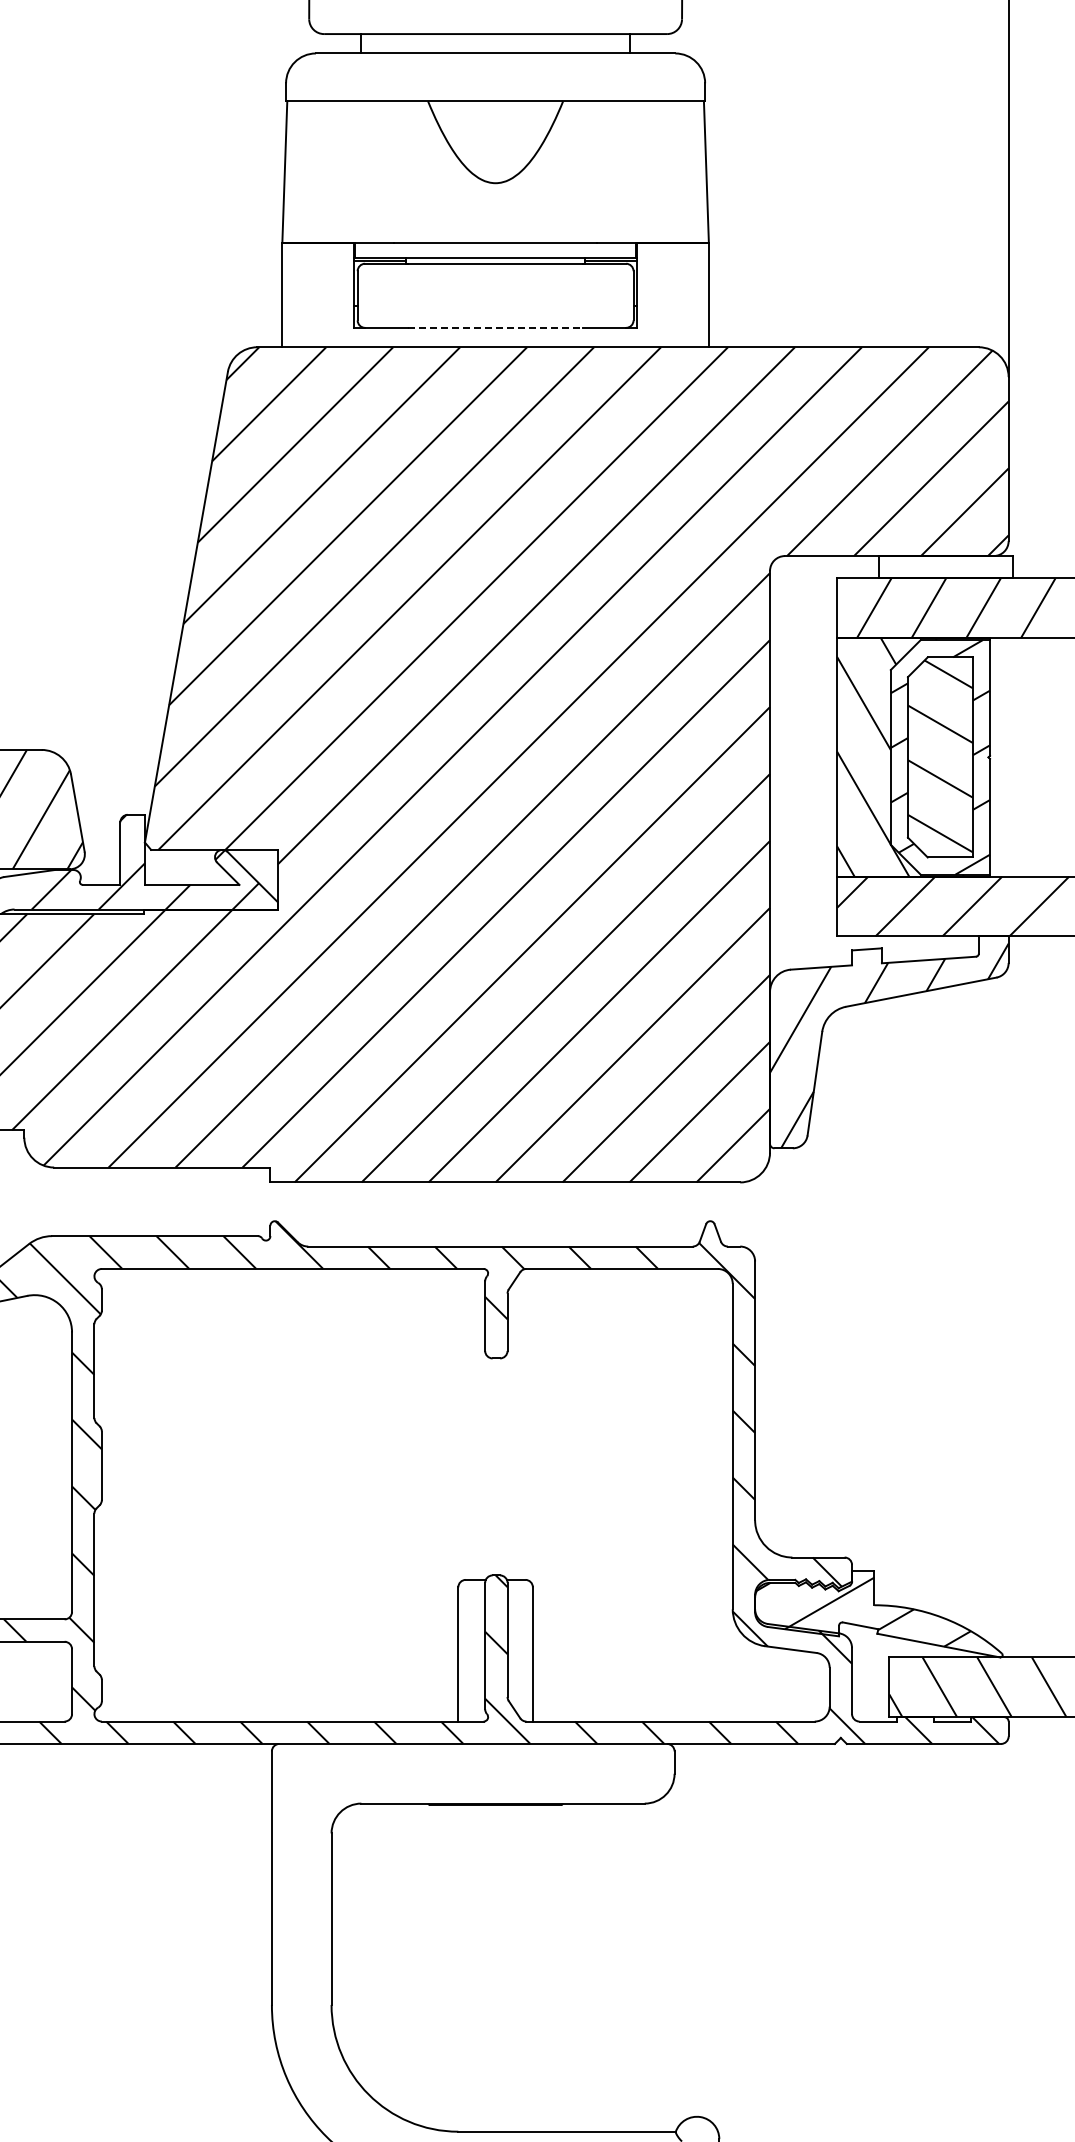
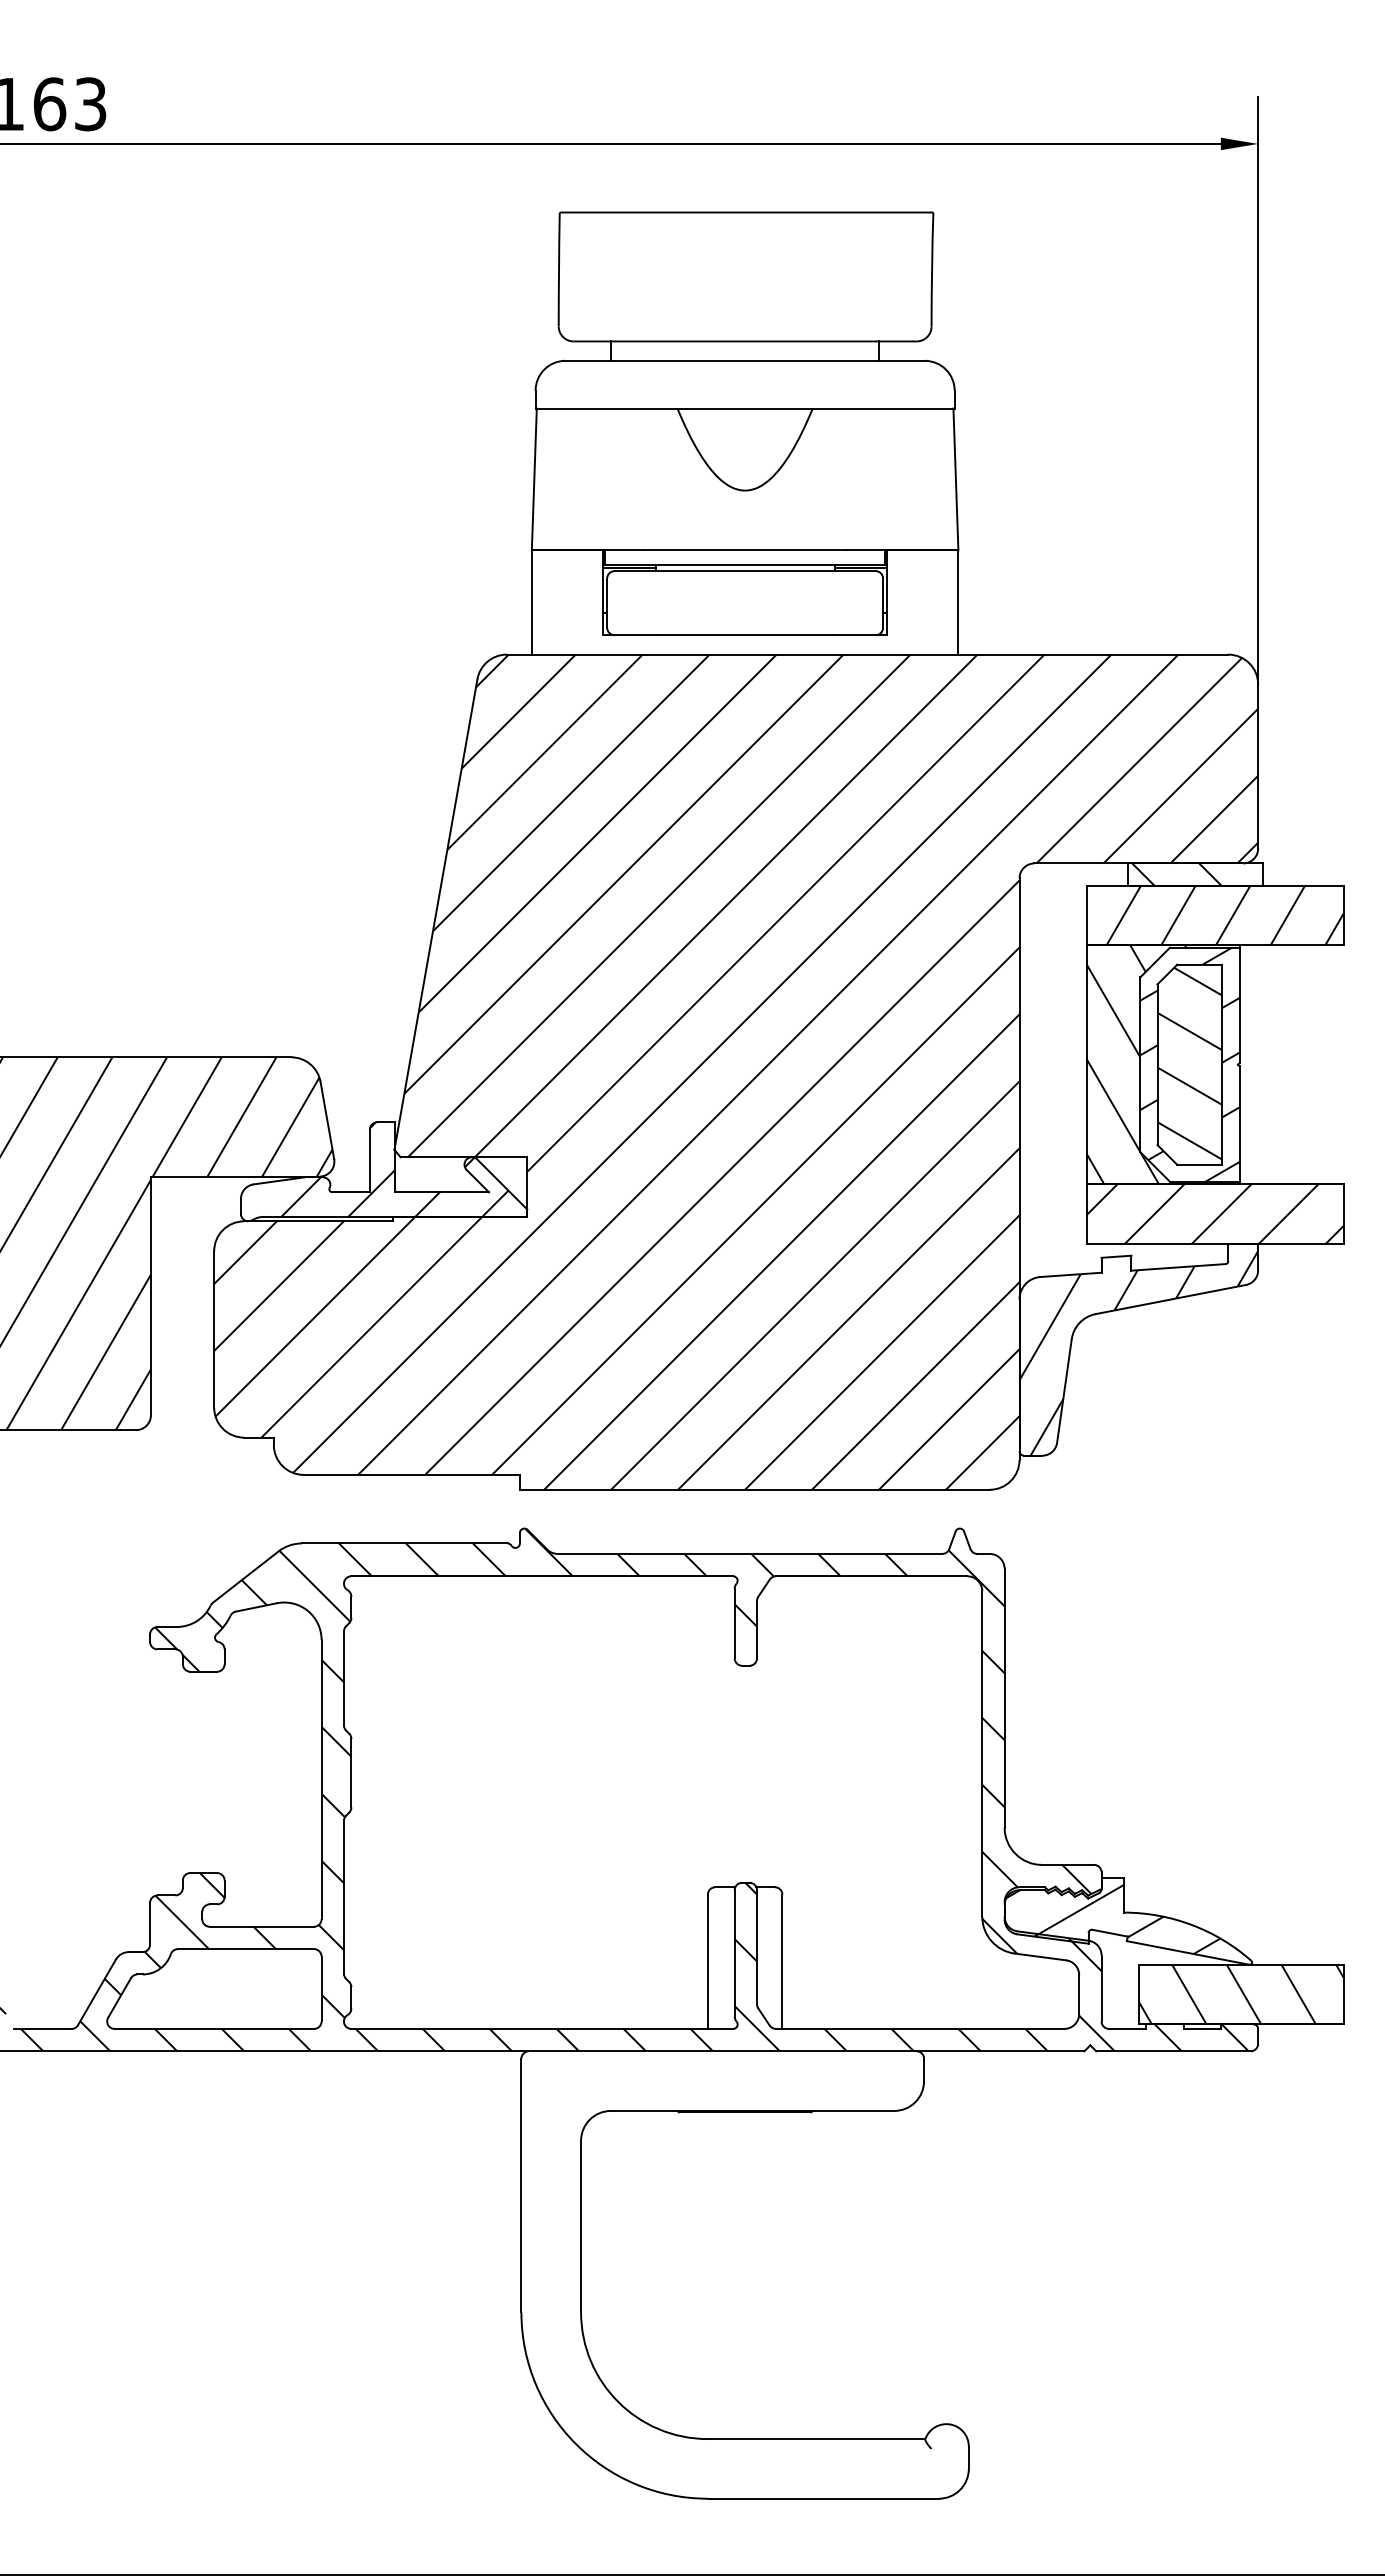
line: (495, 328) -> (745, 635), dashed -> solid
hatch: (926, 567) -> (1176, 874), added

